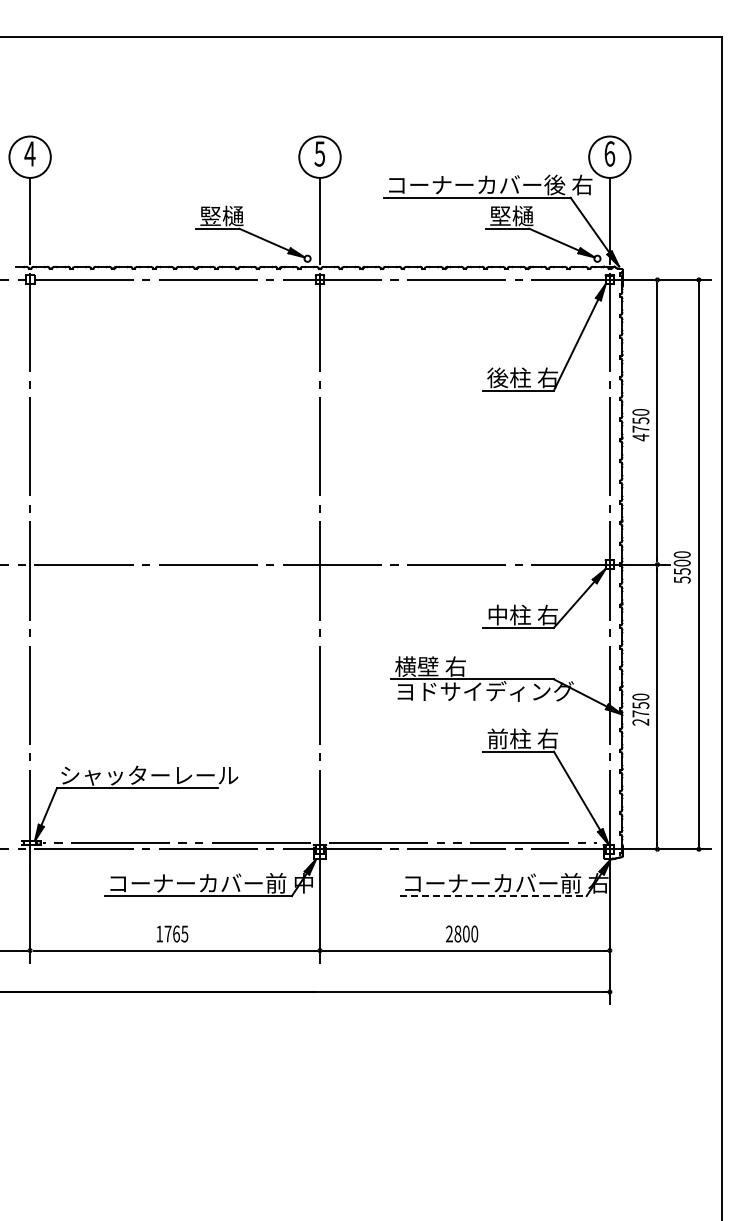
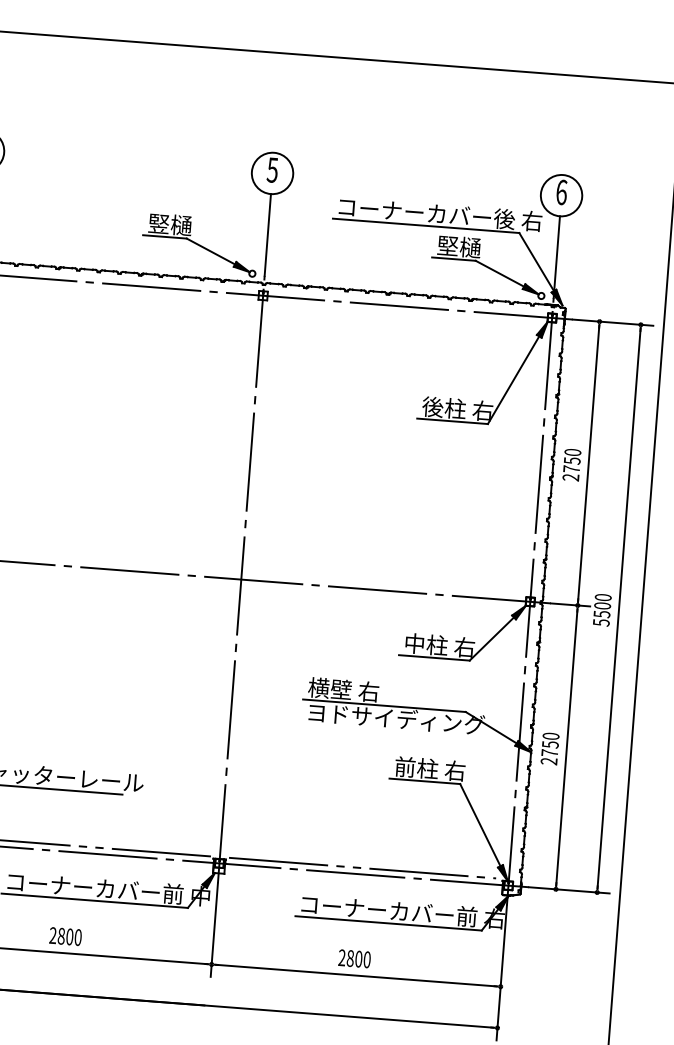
text: (640, 437) -> (570, 477), 4750 -> 2750
line: (493, 896) -> (388, 923), dashed -> solid
text: (172, 933) -> (65, 936), 1765 -> 2800

